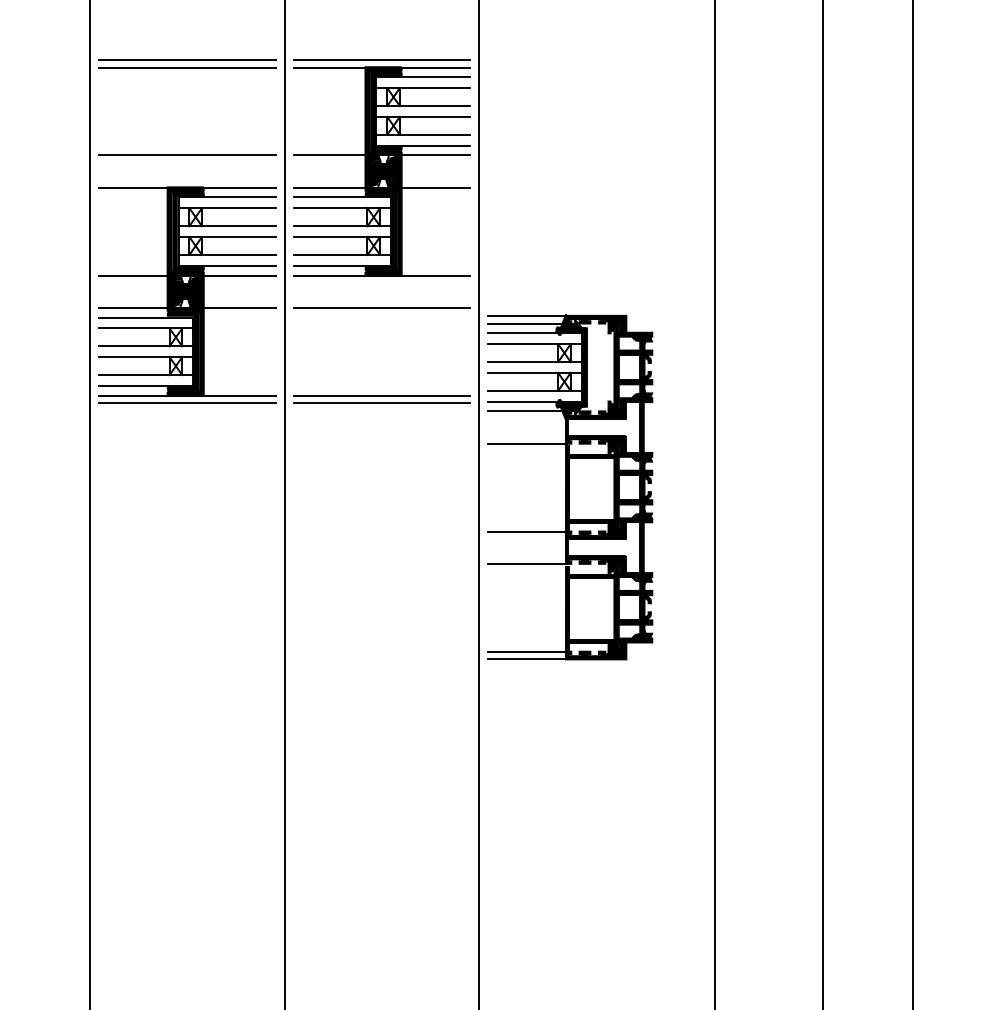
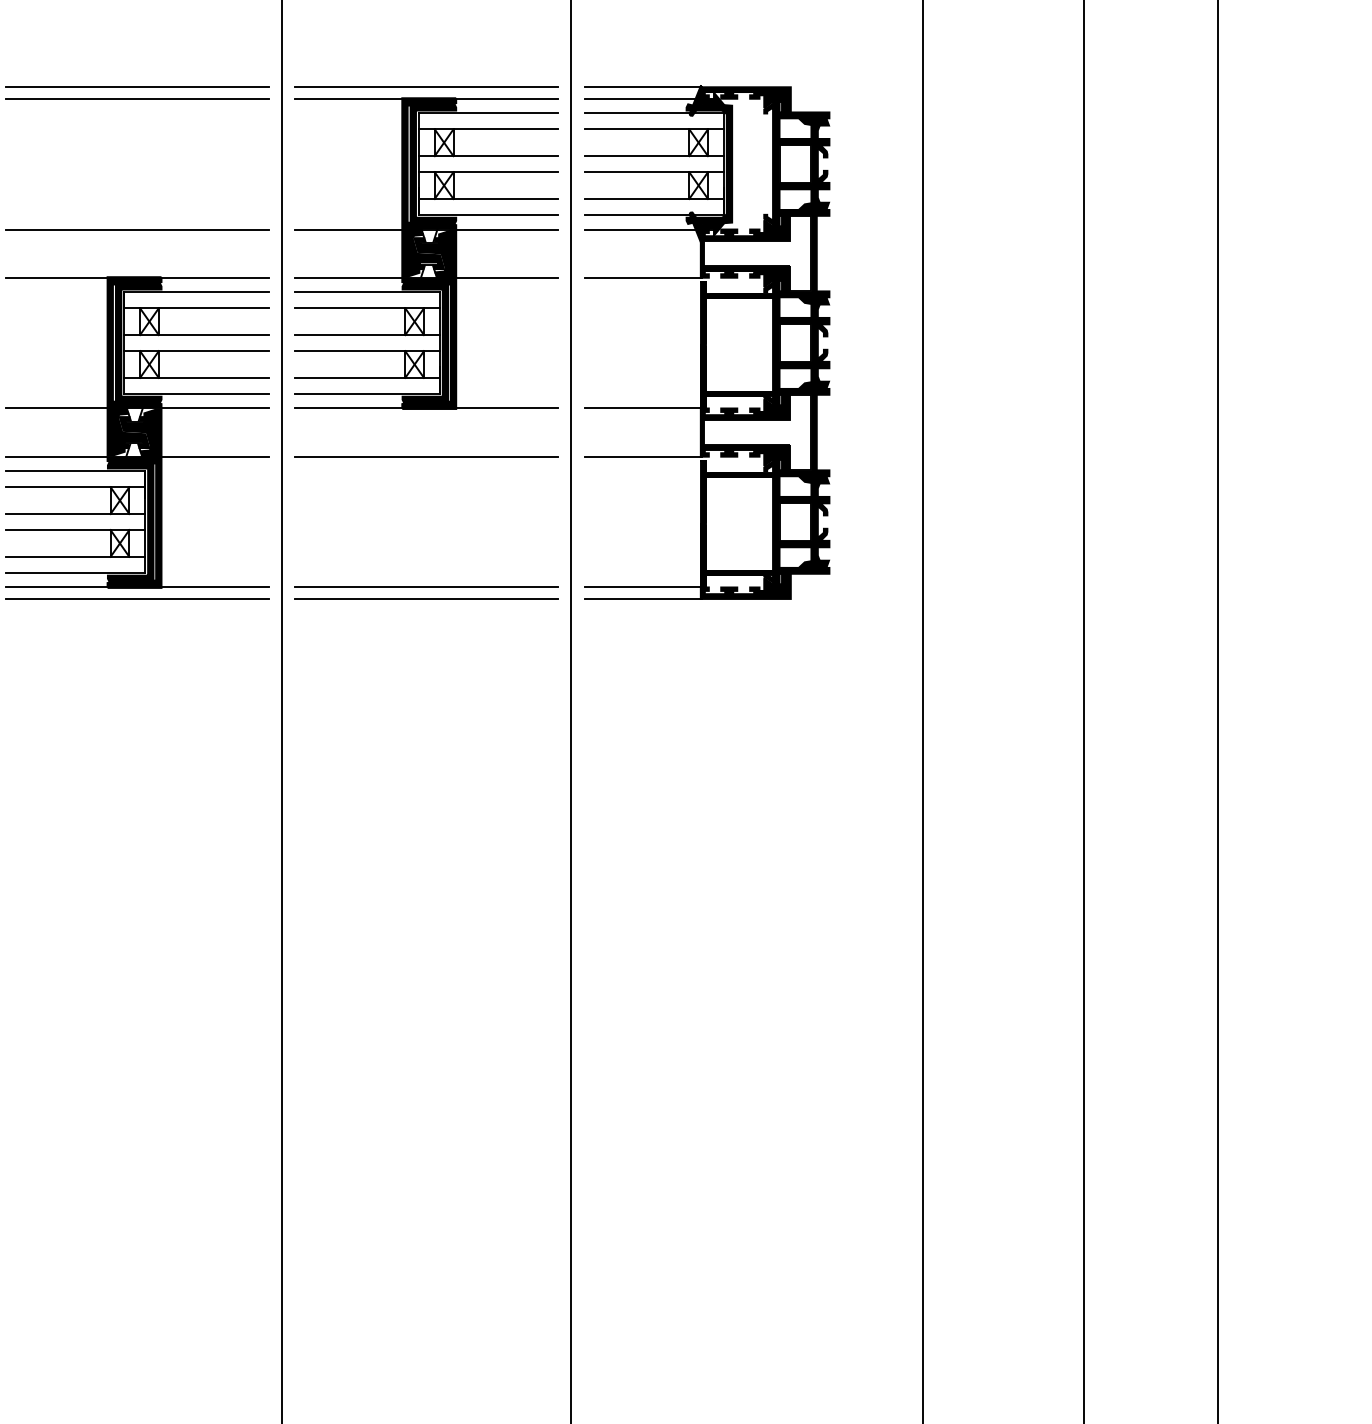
part: (570, 487) -> (707, 342), moved

